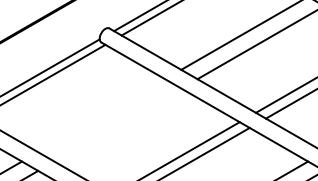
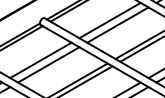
line: (100, 115) -> (40, 60), added
line: (117, 124) -> (48, 64), added

